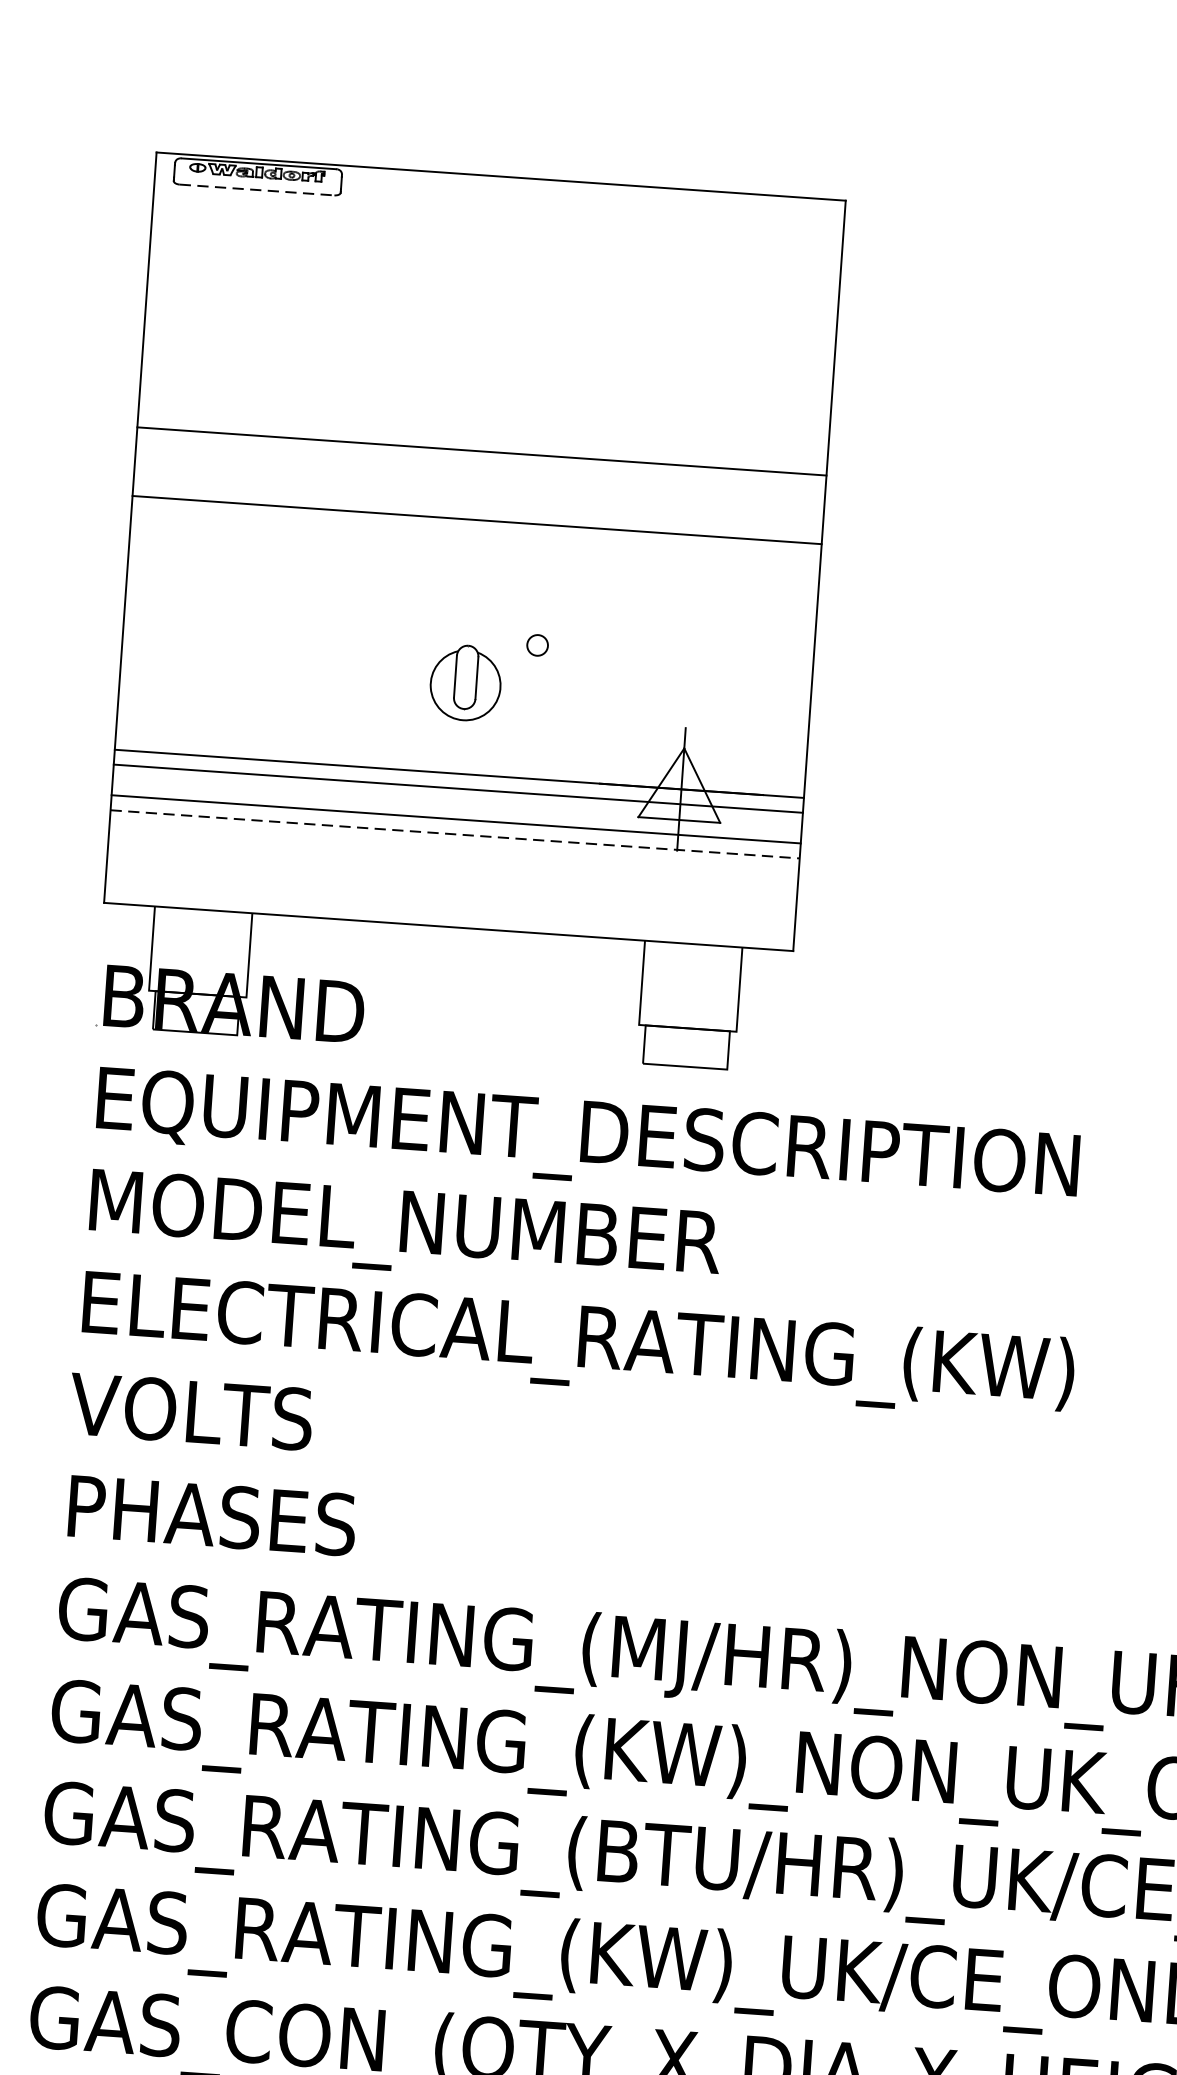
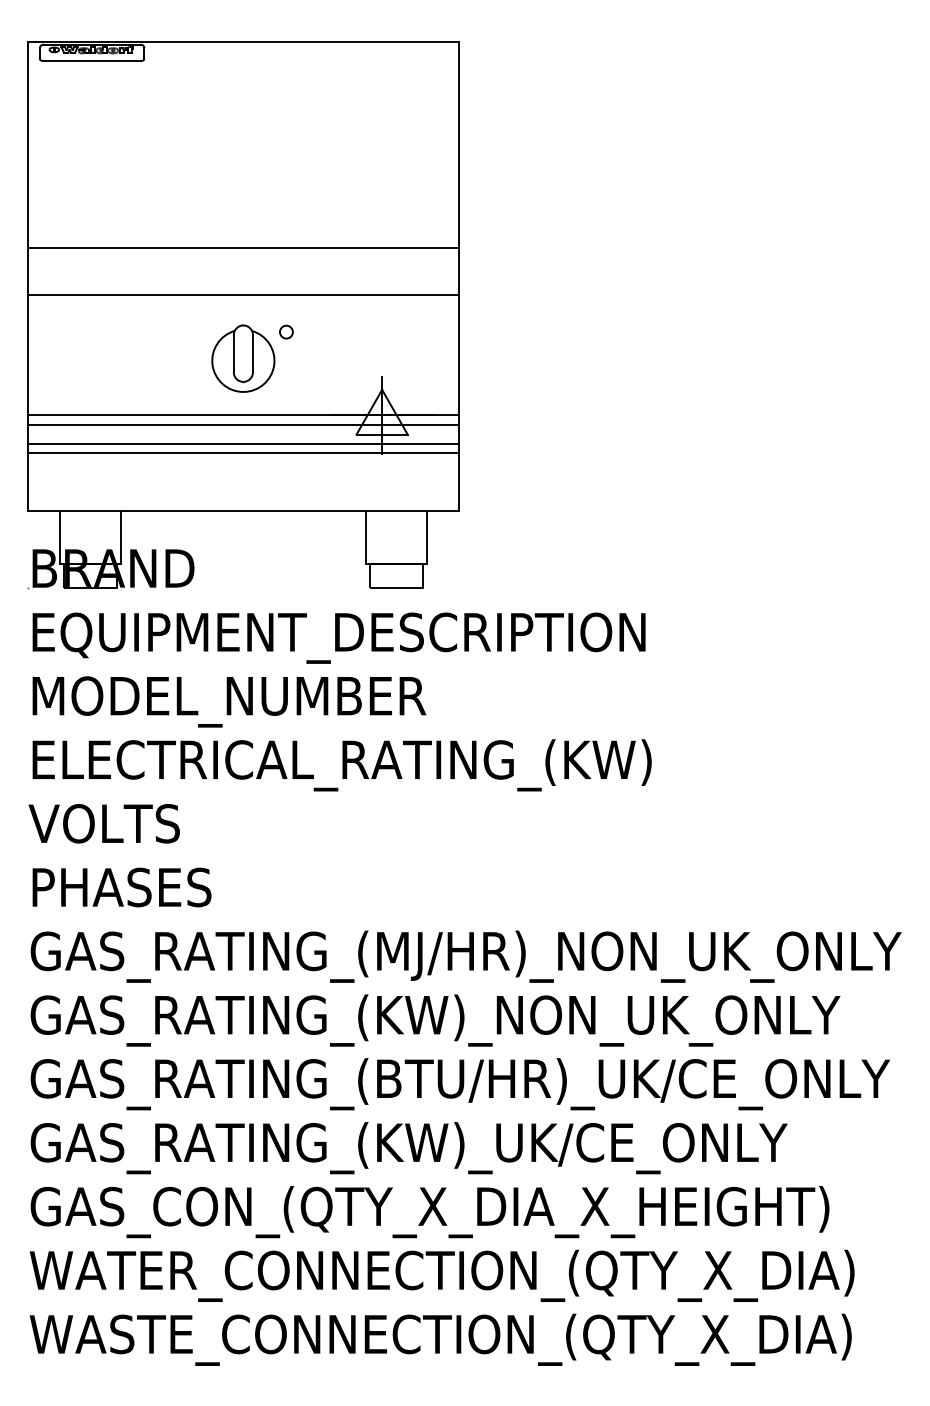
line: (257, 190) -> (92, 61), dashed -> solid
line: (482, 450) -> (243, 247), moved
line: (477, 519) -> (243, 294), moved
part: (465, 682) -> (243, 358), size x1.43
line: (455, 834) -> (243, 453), dashed -> solid

